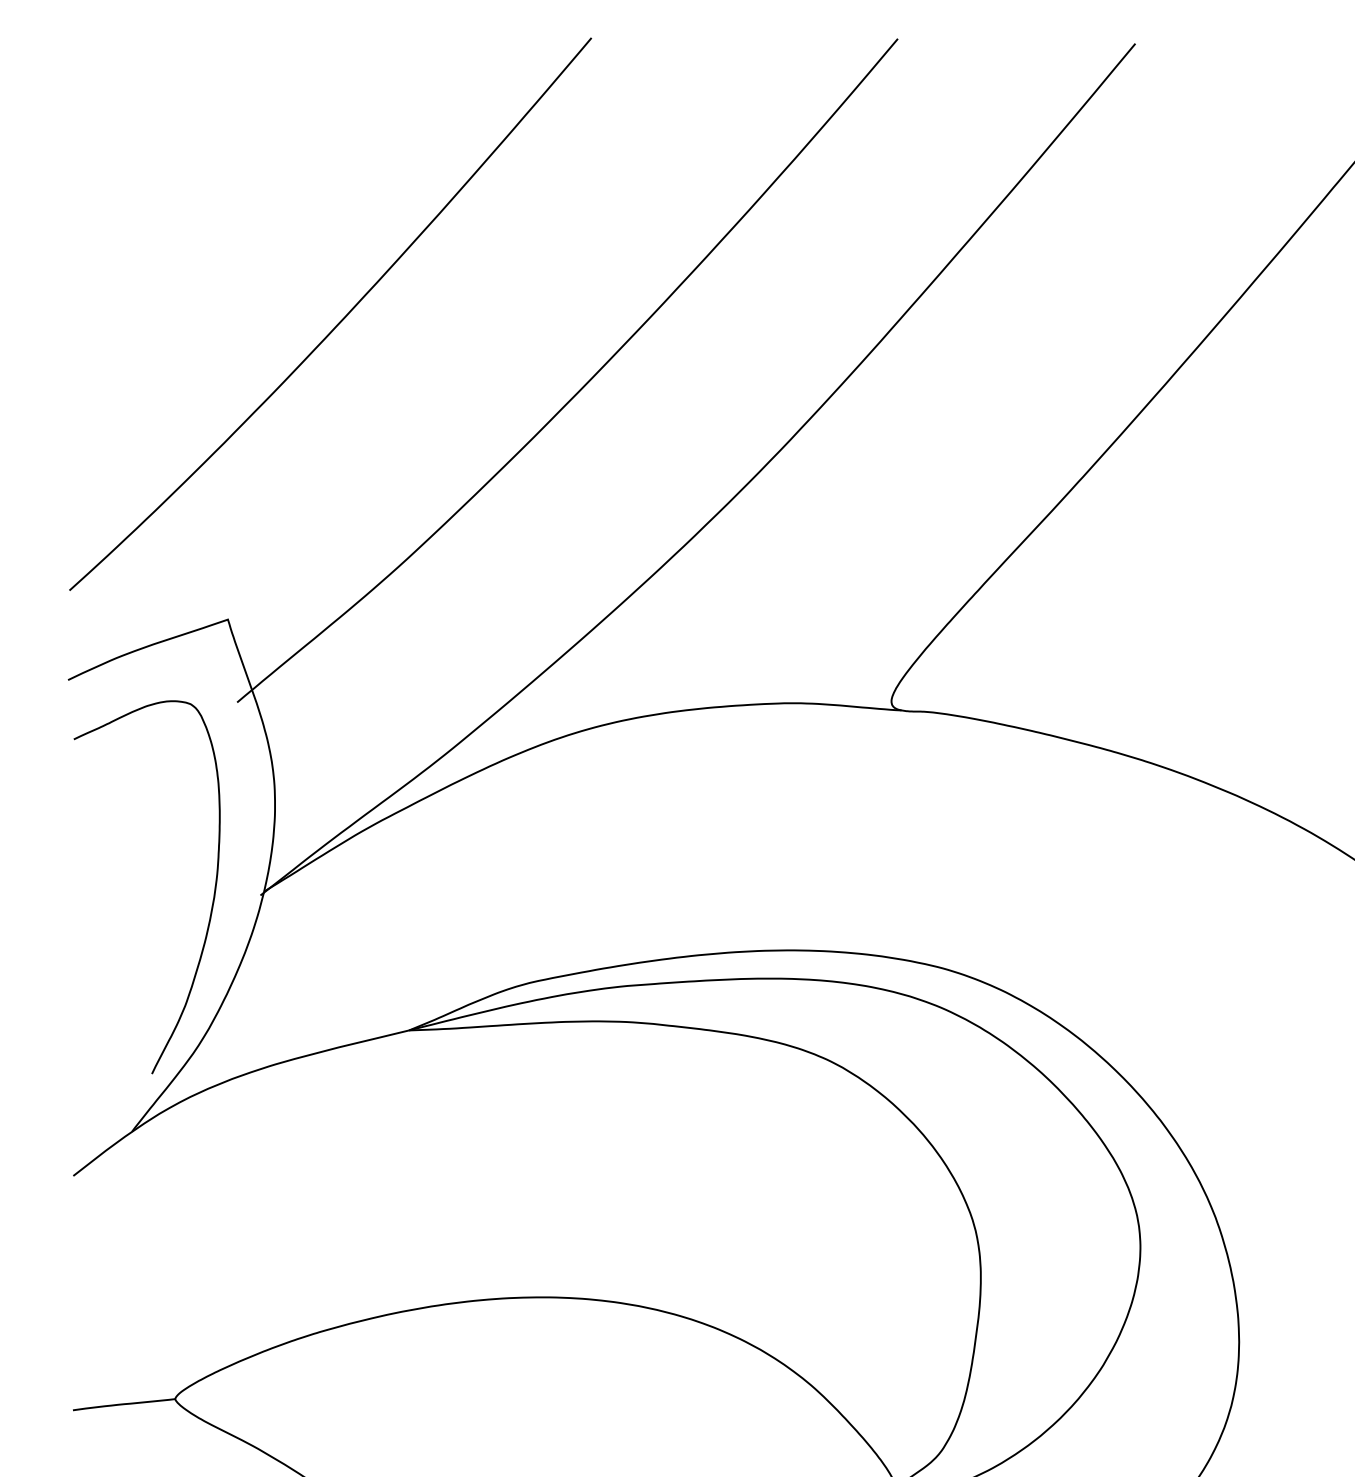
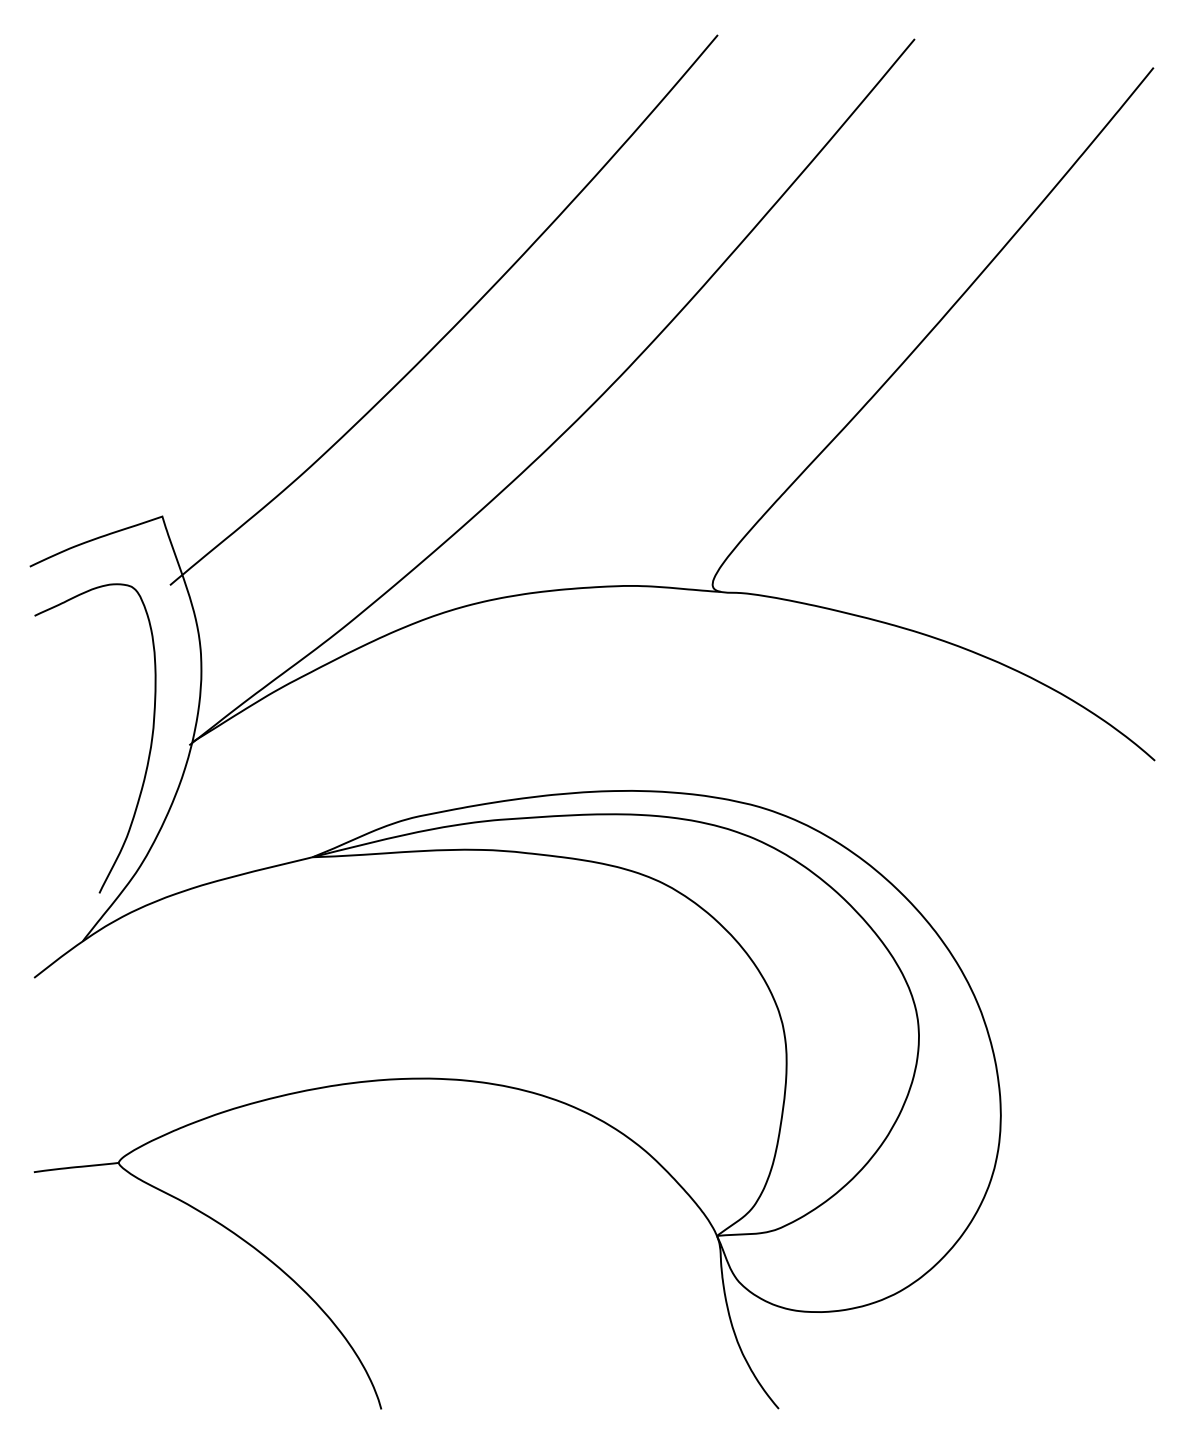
curve: (339, 321) -> (254, 269), removed

